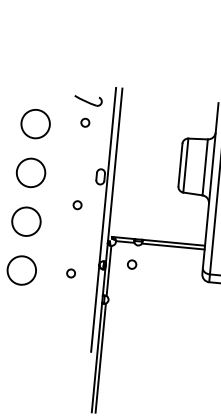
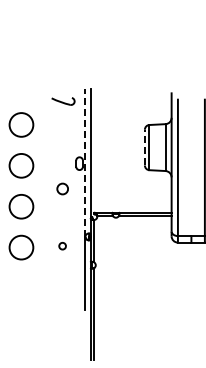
circle: (85, 122) -> (62, 119), removed
line: (180, 164) -> (144, 147), solid -> dashed
line: (107, 176) -> (85, 162), solid -> dashed
circle: (77, 204) -> (62, 188), size x1.6
circle: (132, 263) -> (112, 233), removed

